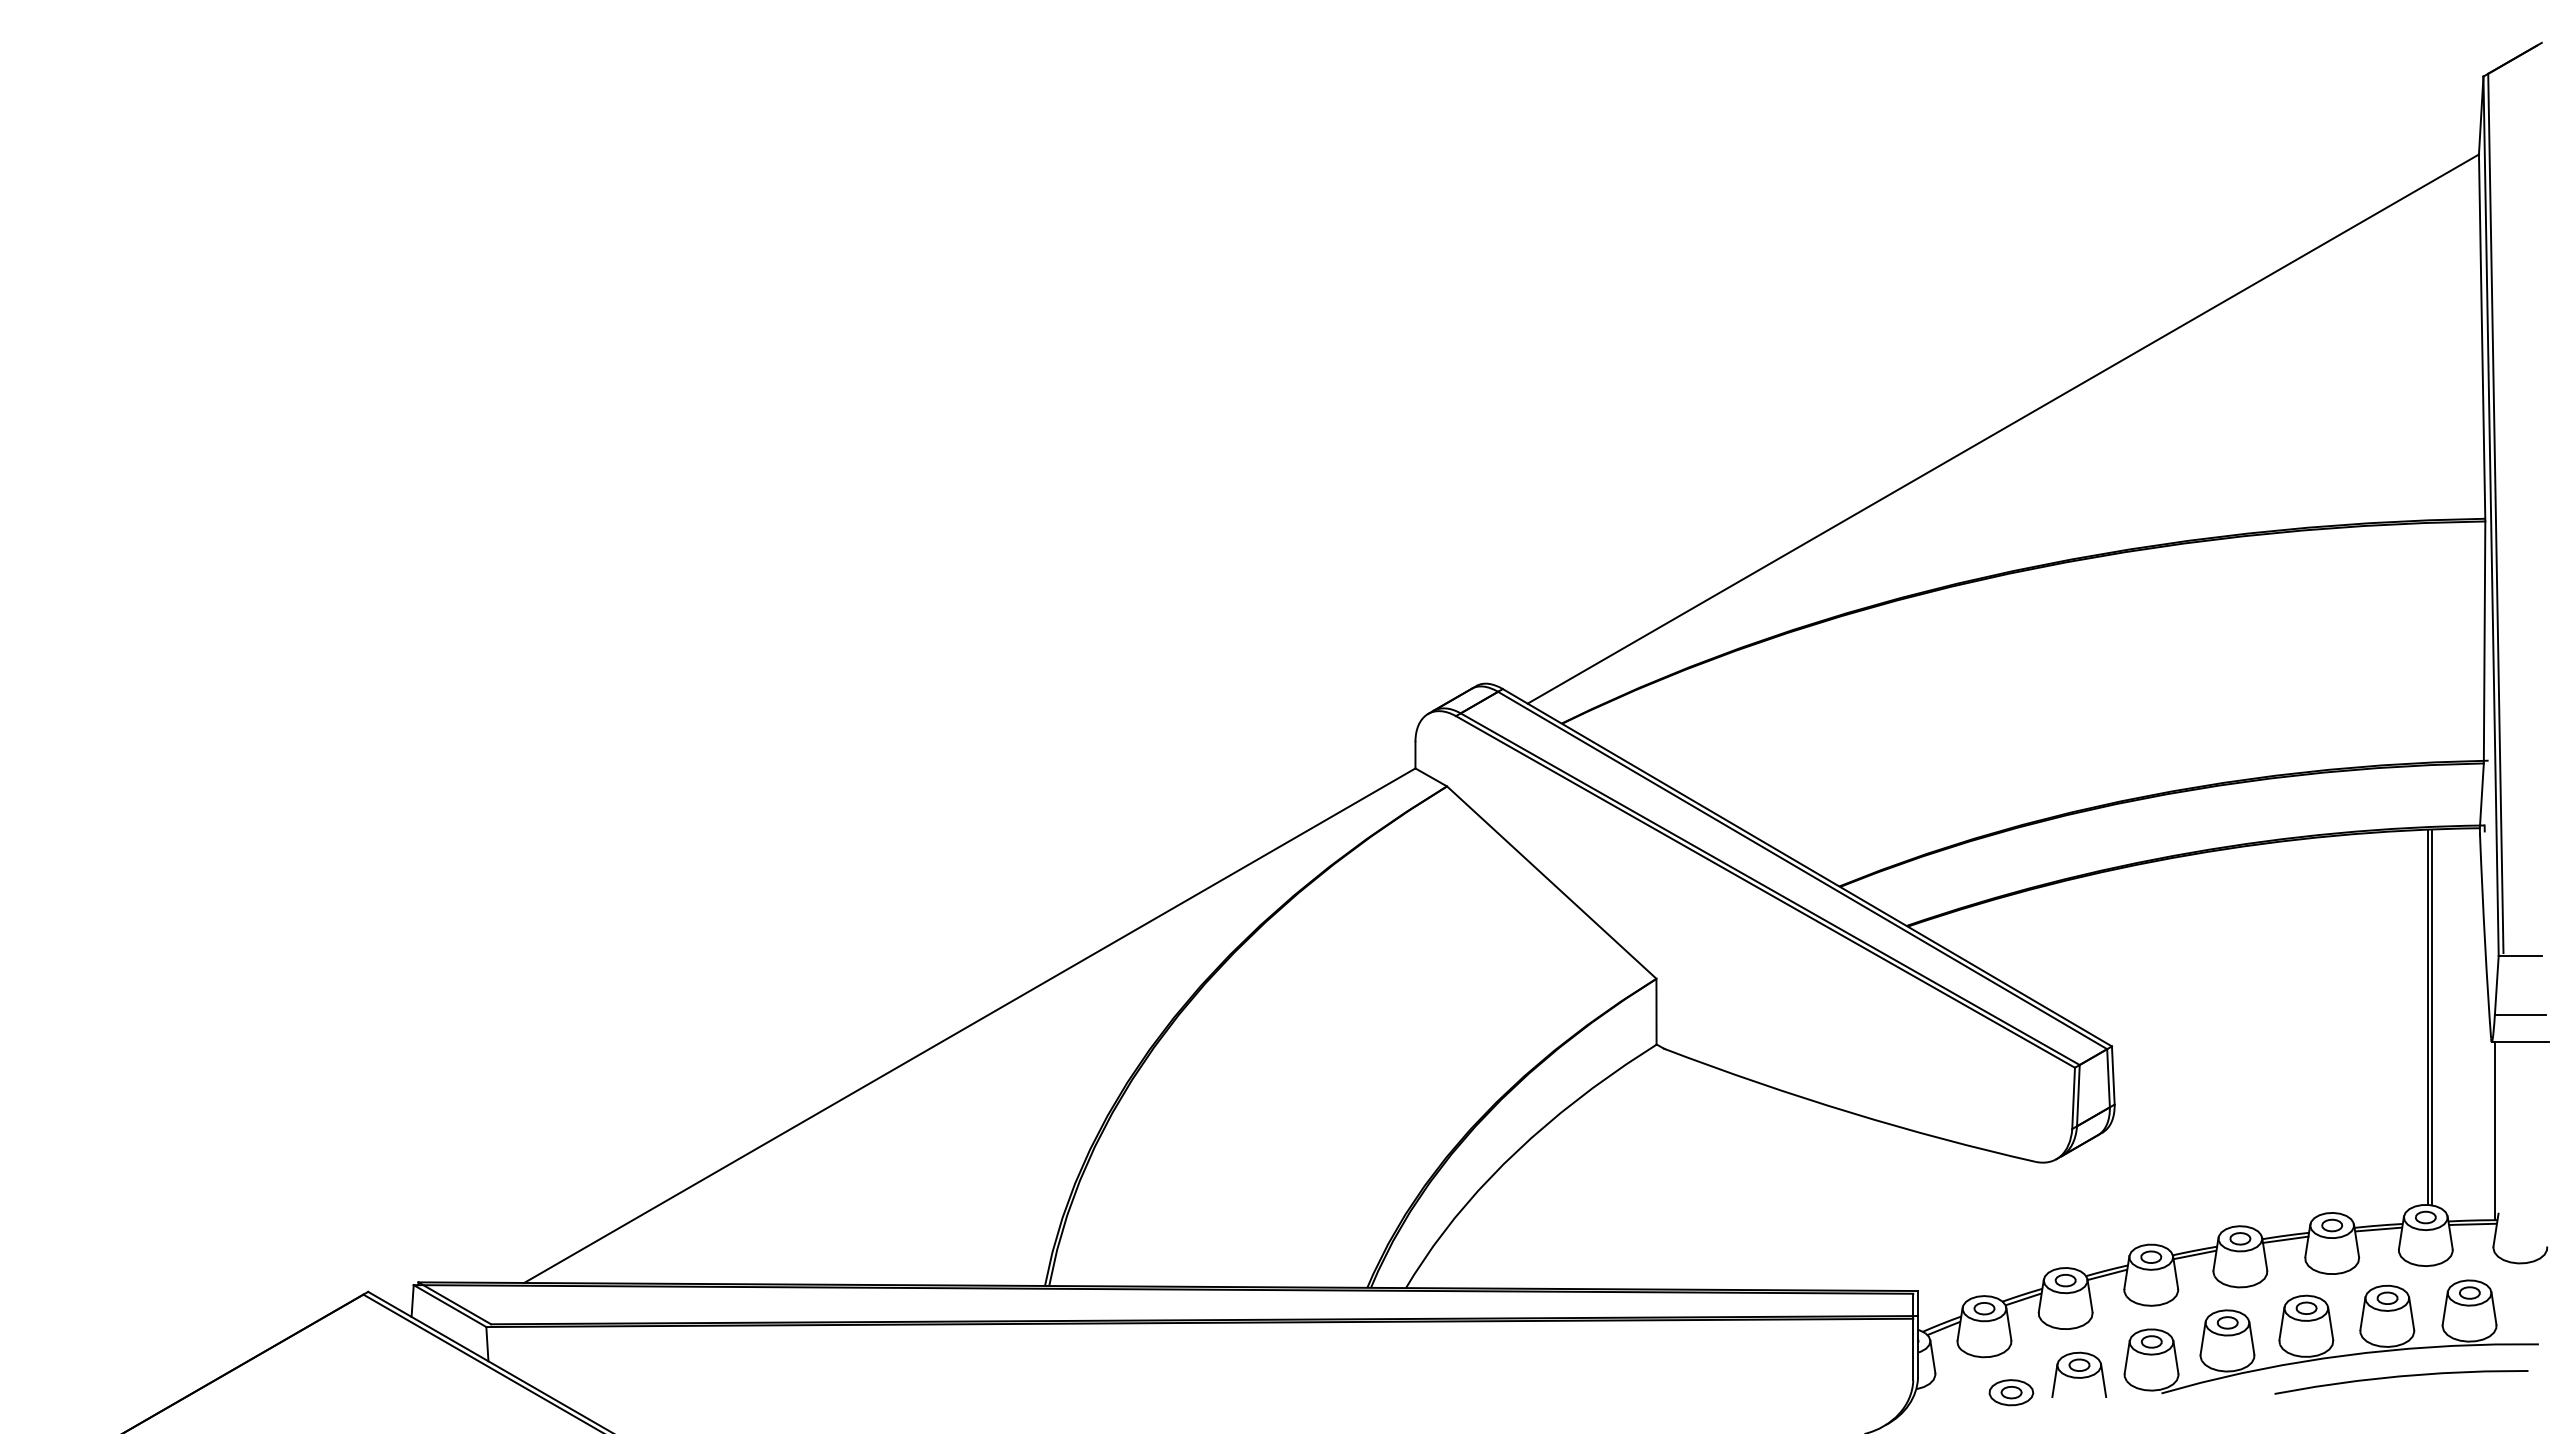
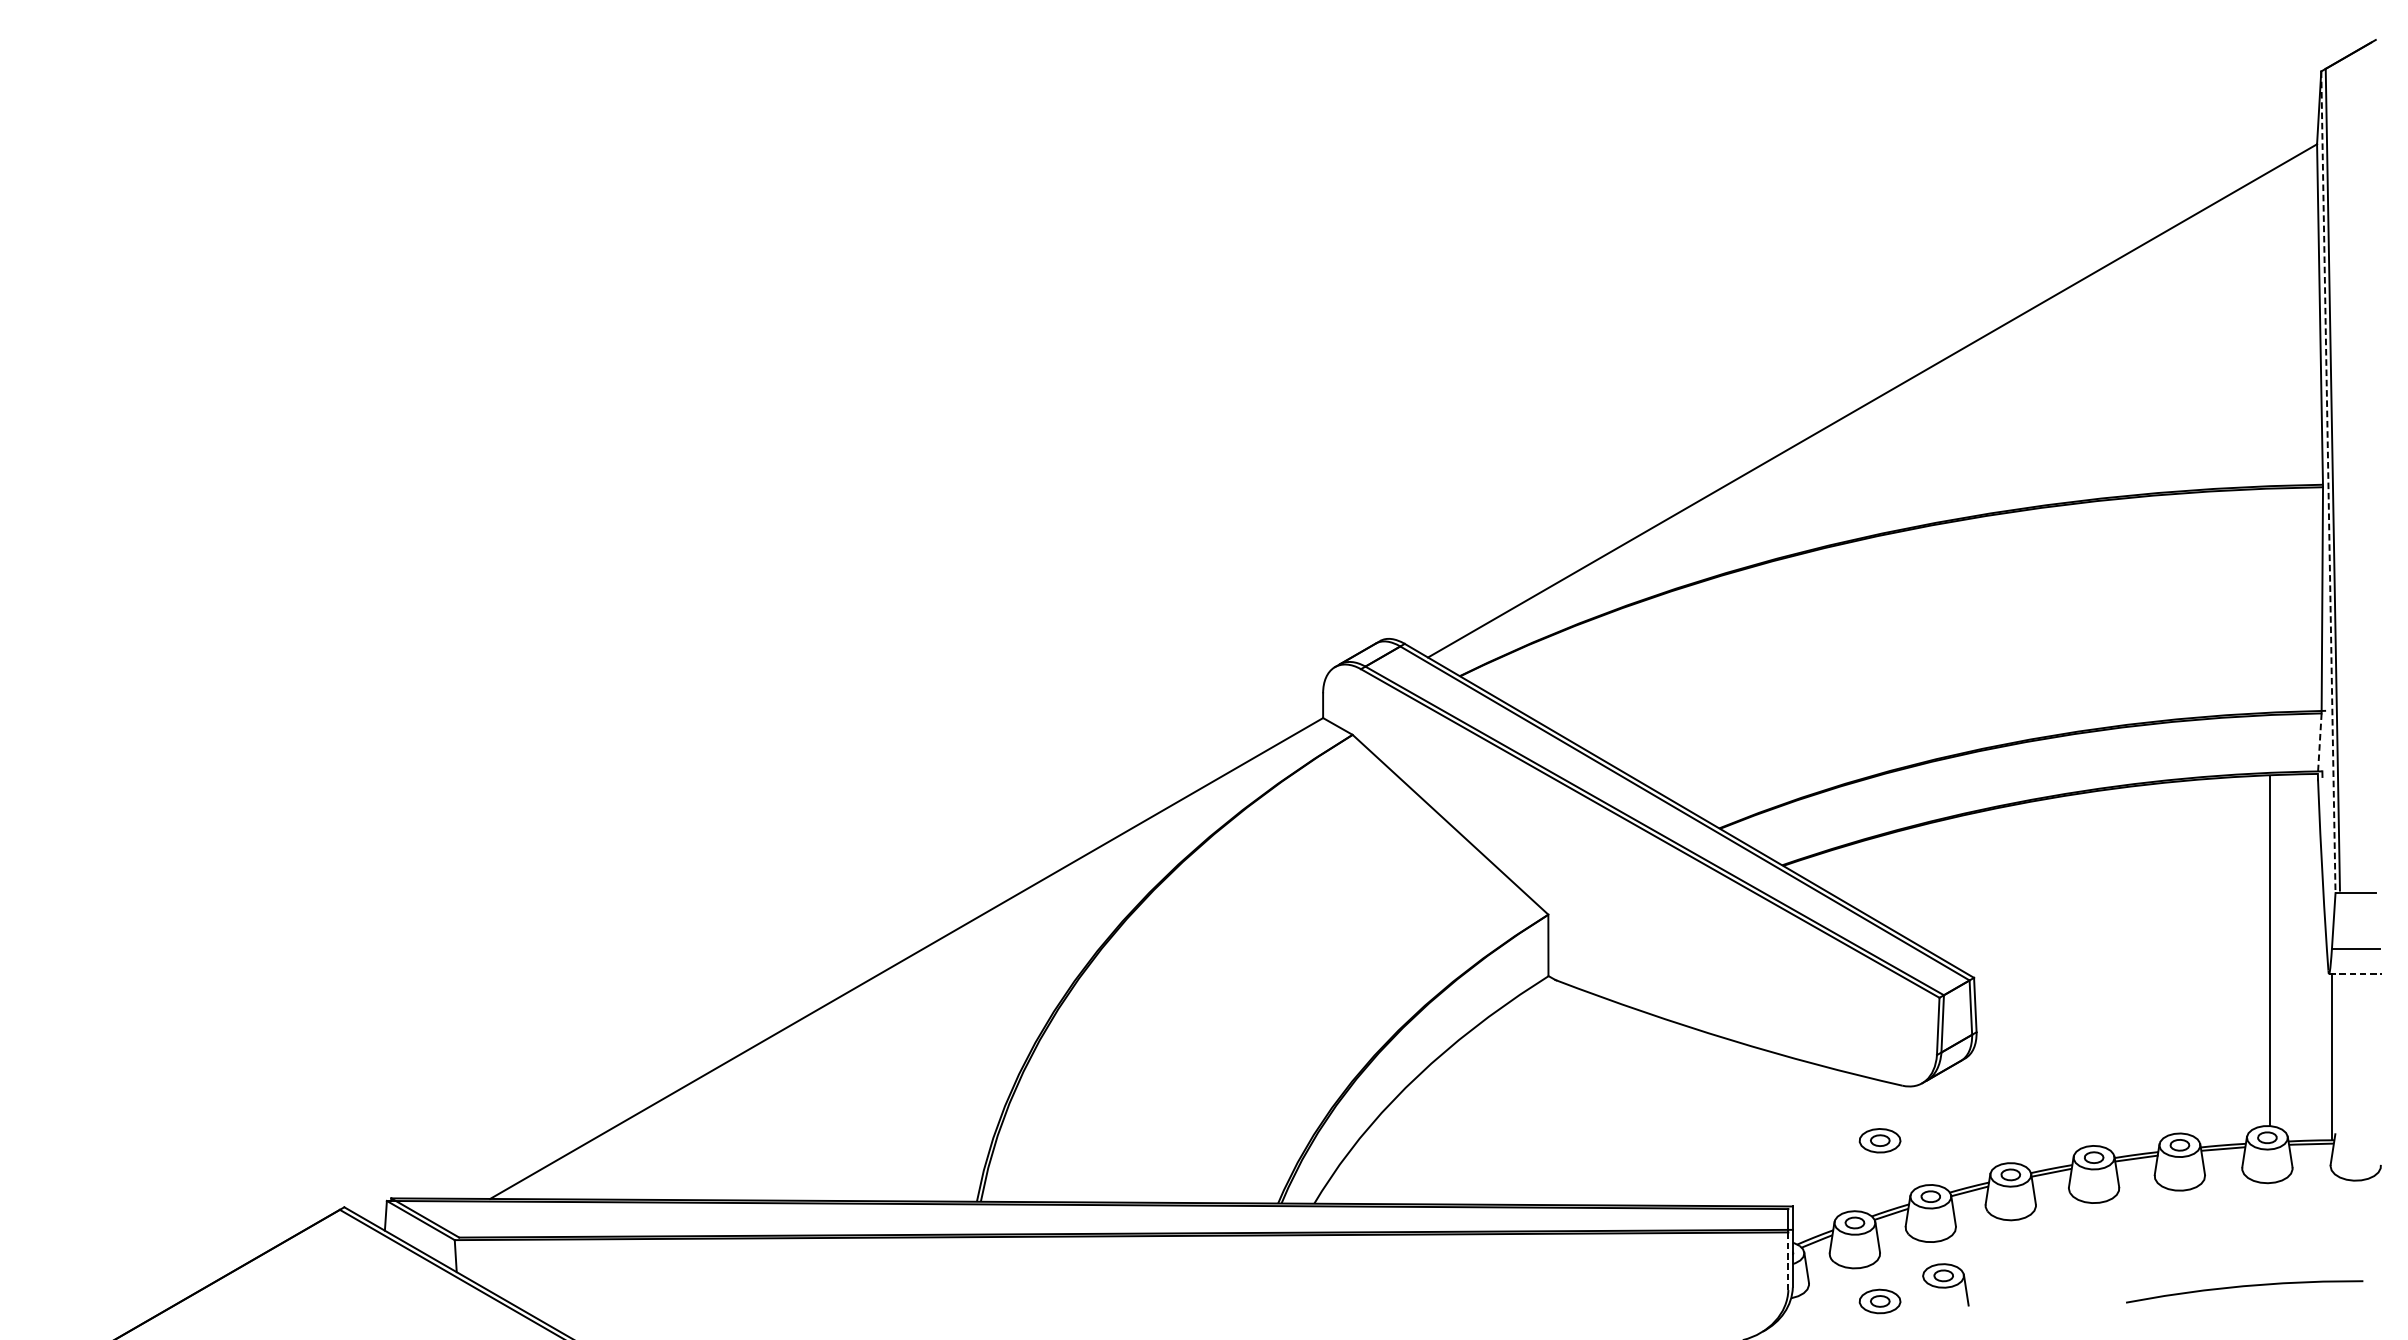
line: (2491, 516) -> (2328, 482), solid -> dashed
line: (2481, 796) -> (2319, 744), solid -> dashed
line: (2431, 1017) -> (2272, 950), removed
line: (2520, 1042) -> (2355, 974), solid -> dashed
part: (2011, 1220) -> (1880, 1140), added
part: (2330, 1336) -> (2178, 1248), removed
line: (1913, 1349) -> (1788, 1261), solid -> dashed
line: (2054, 1380) -> (1920, 1290), removed

